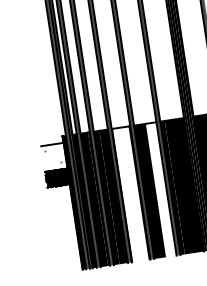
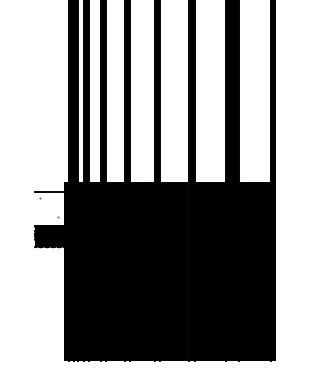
fill: (161, 189) -> (182, 271), added
fill: (130, 193) -> (141, 271), added

